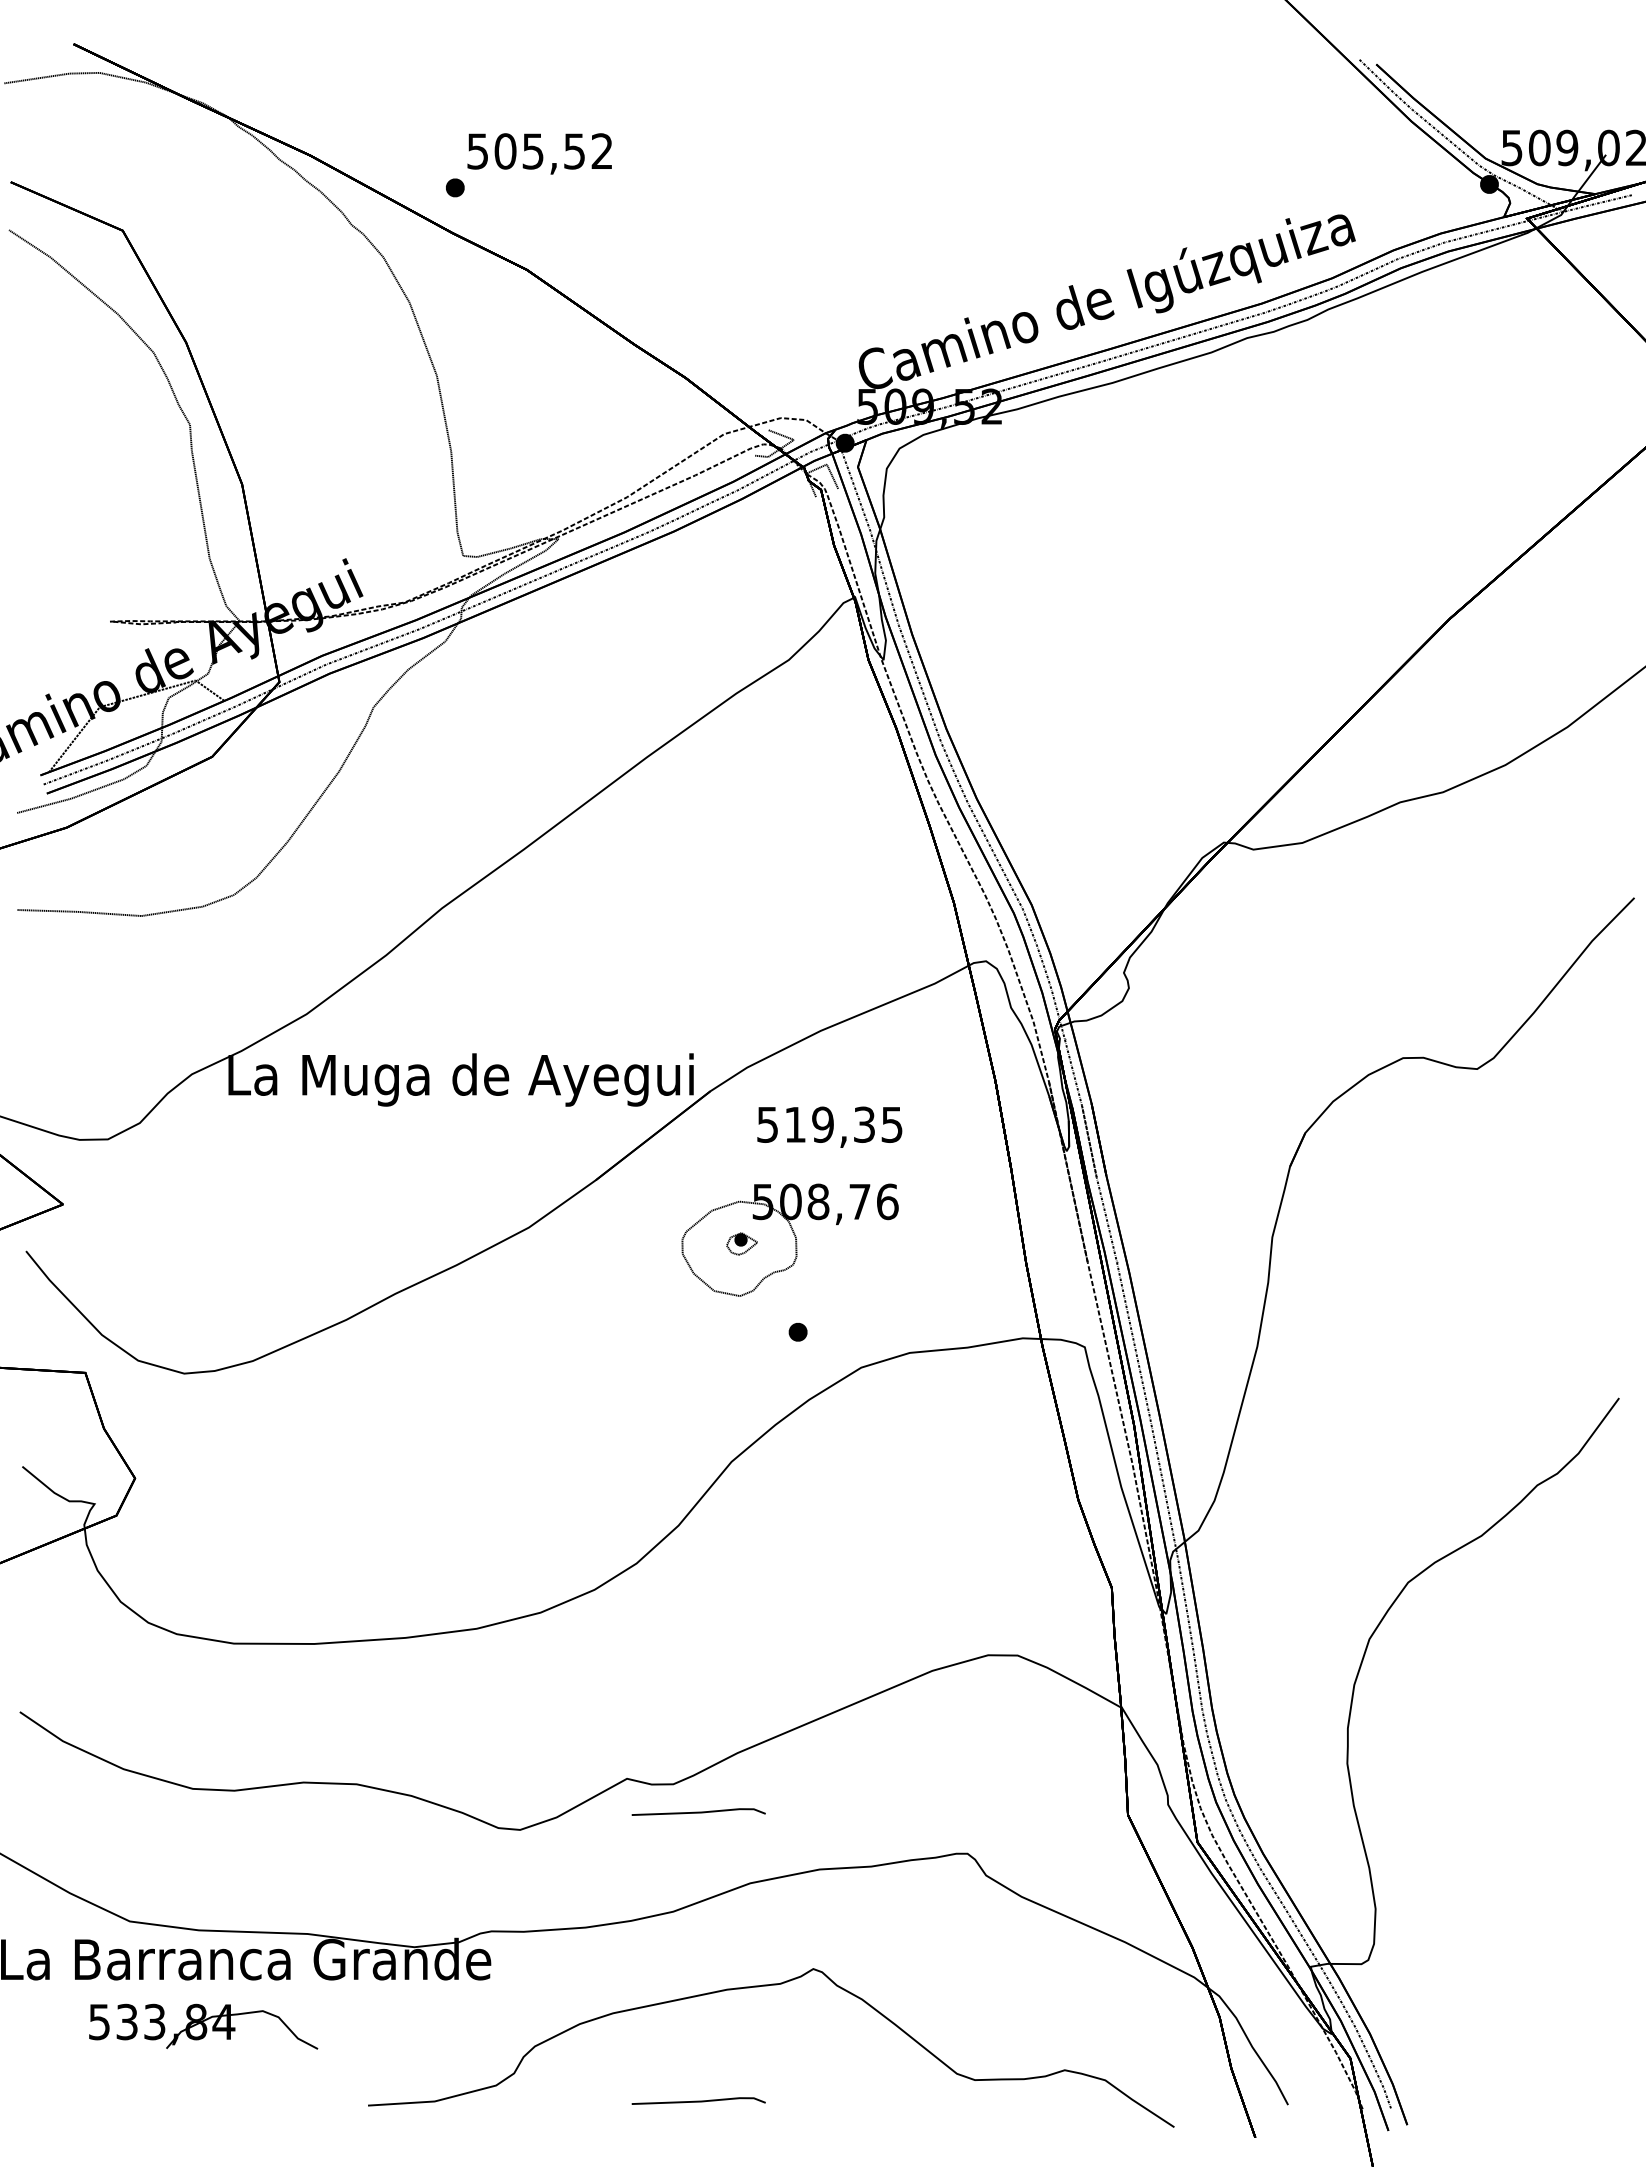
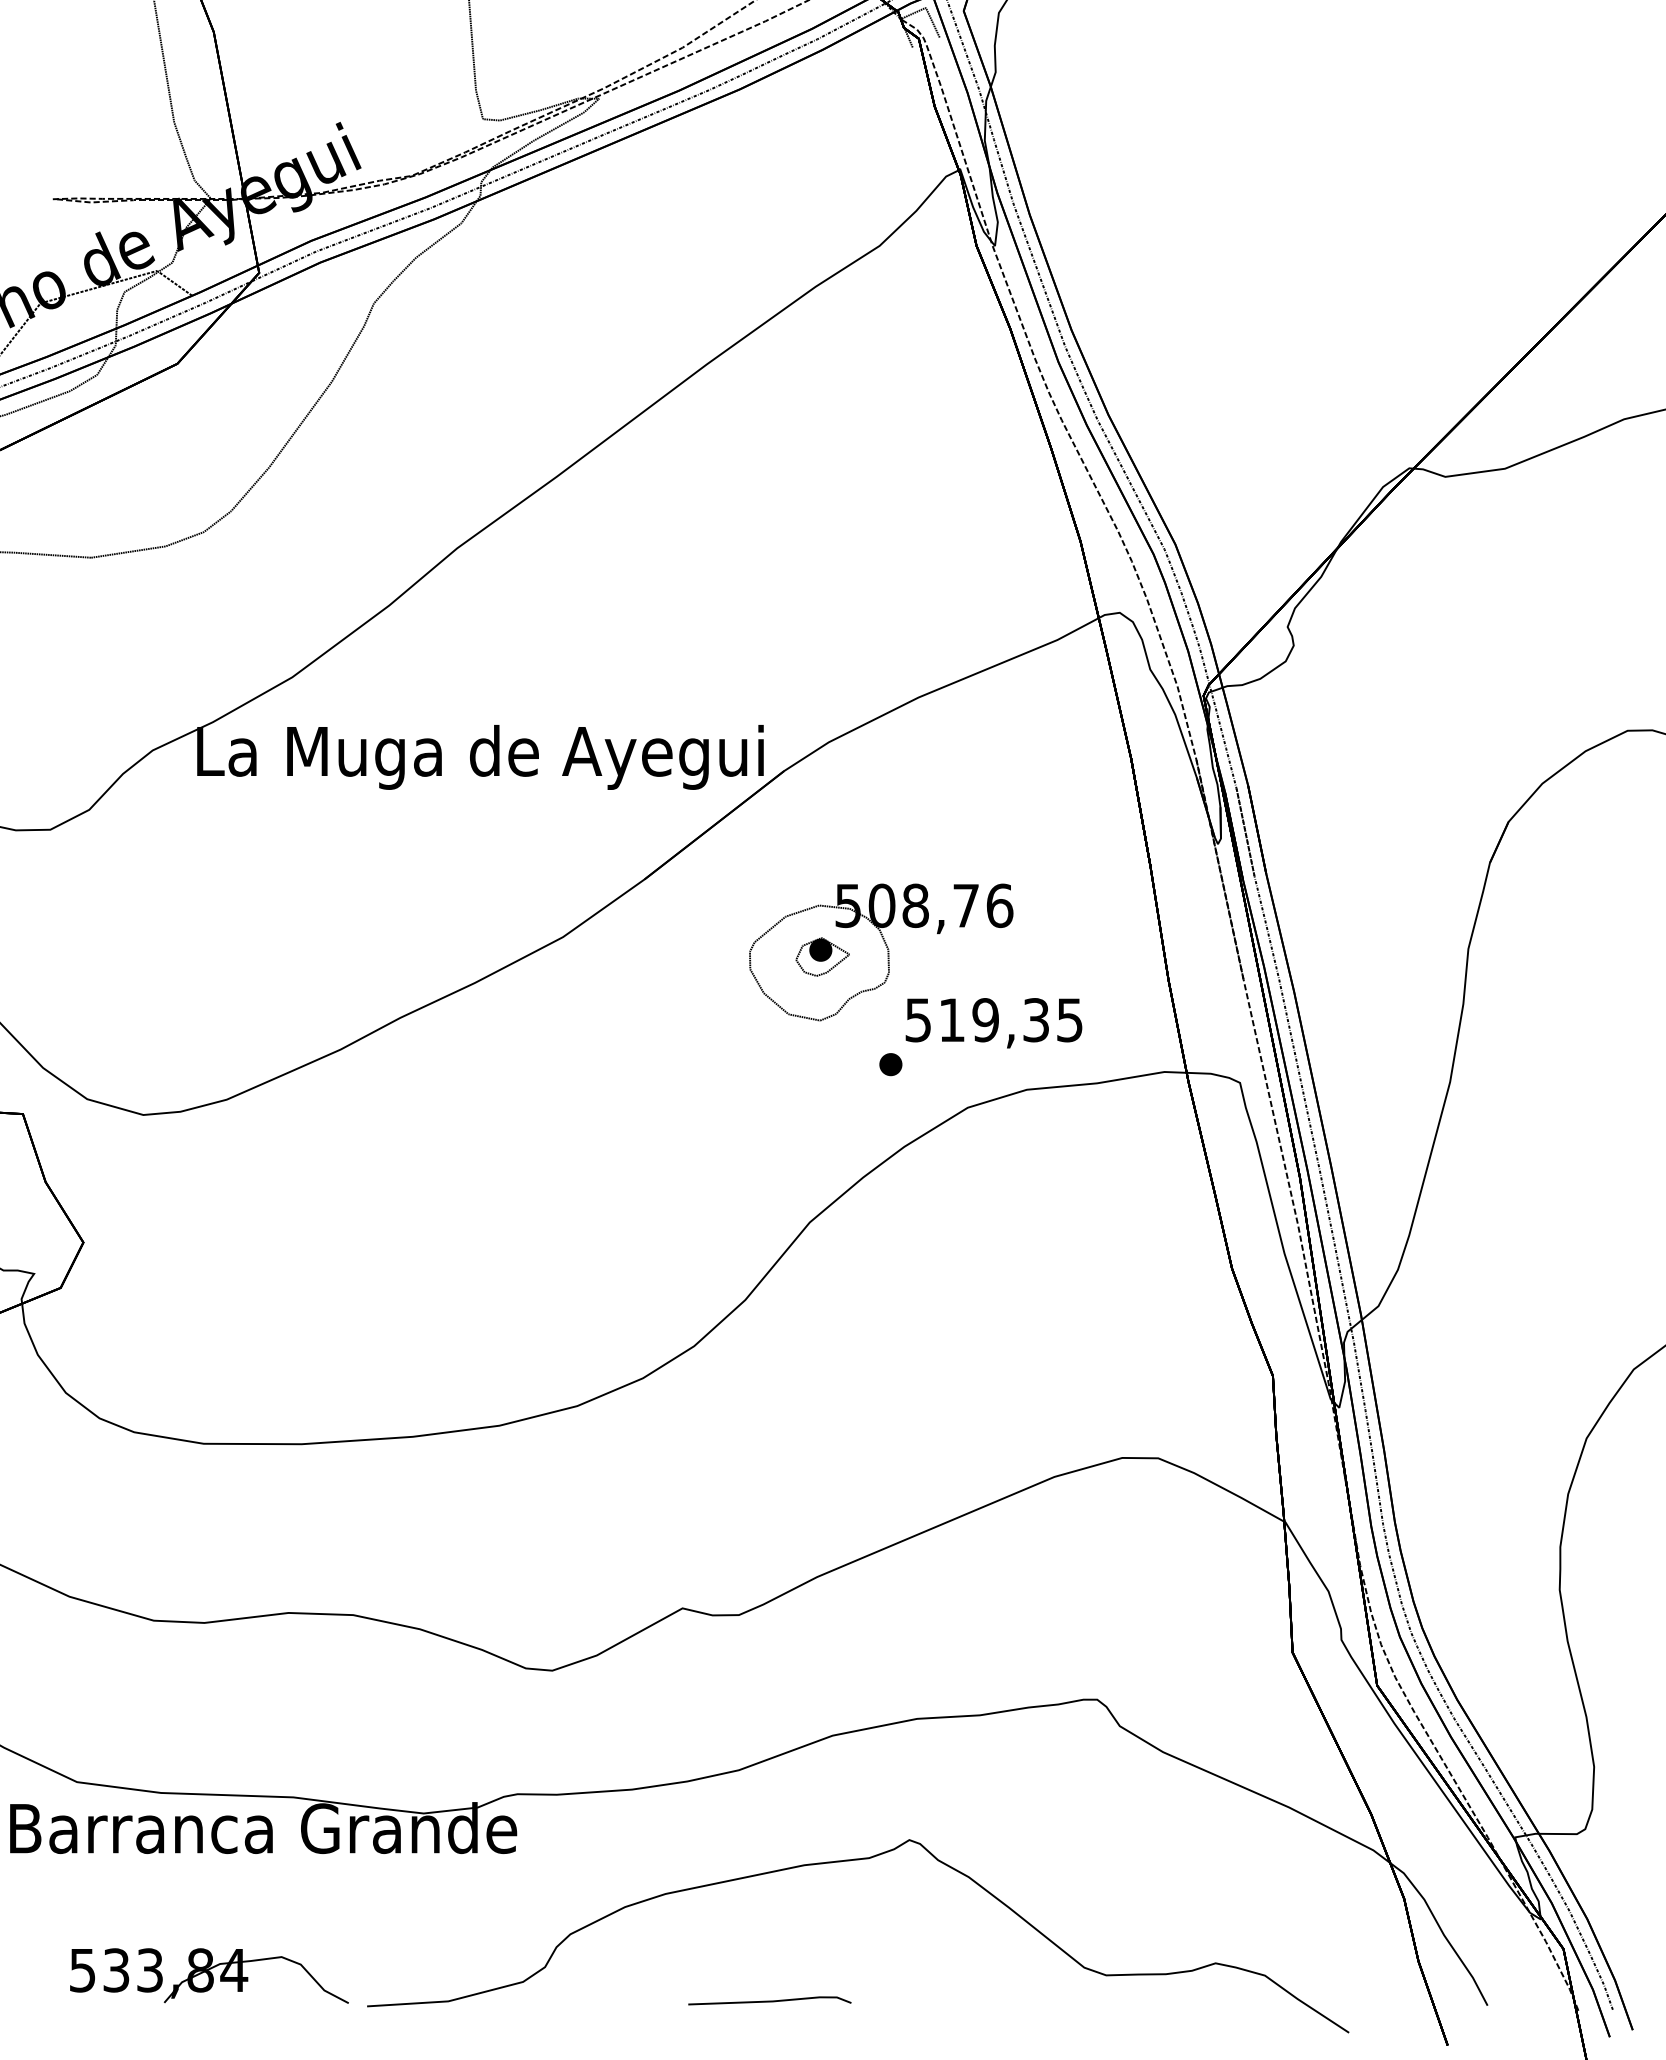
text: (829, 1126) -> (993, 1022), moved
part: (741, 1243) -> (821, 956), size x1.43
line: (698, 1811) -> (769, 1648), removed
part: (203, 2026) -> (209, 1975), moved

